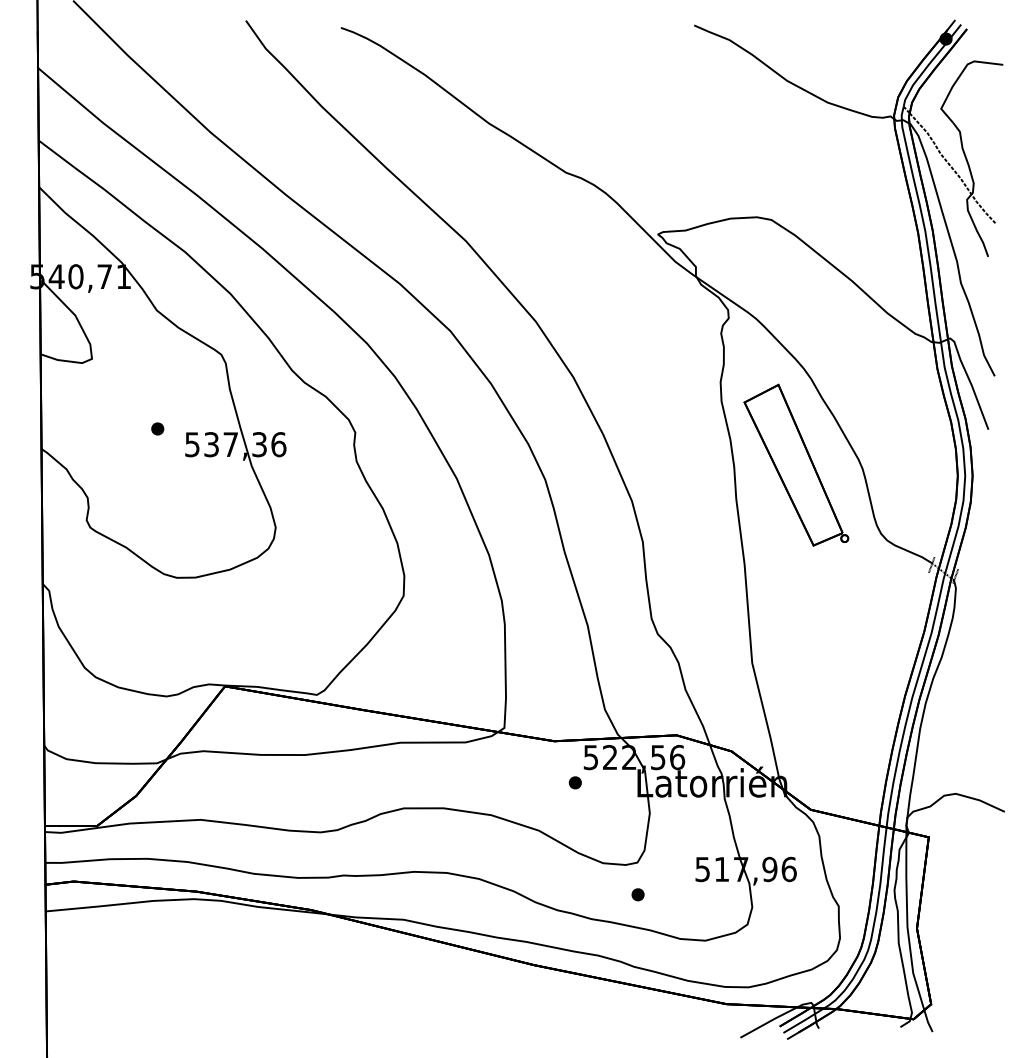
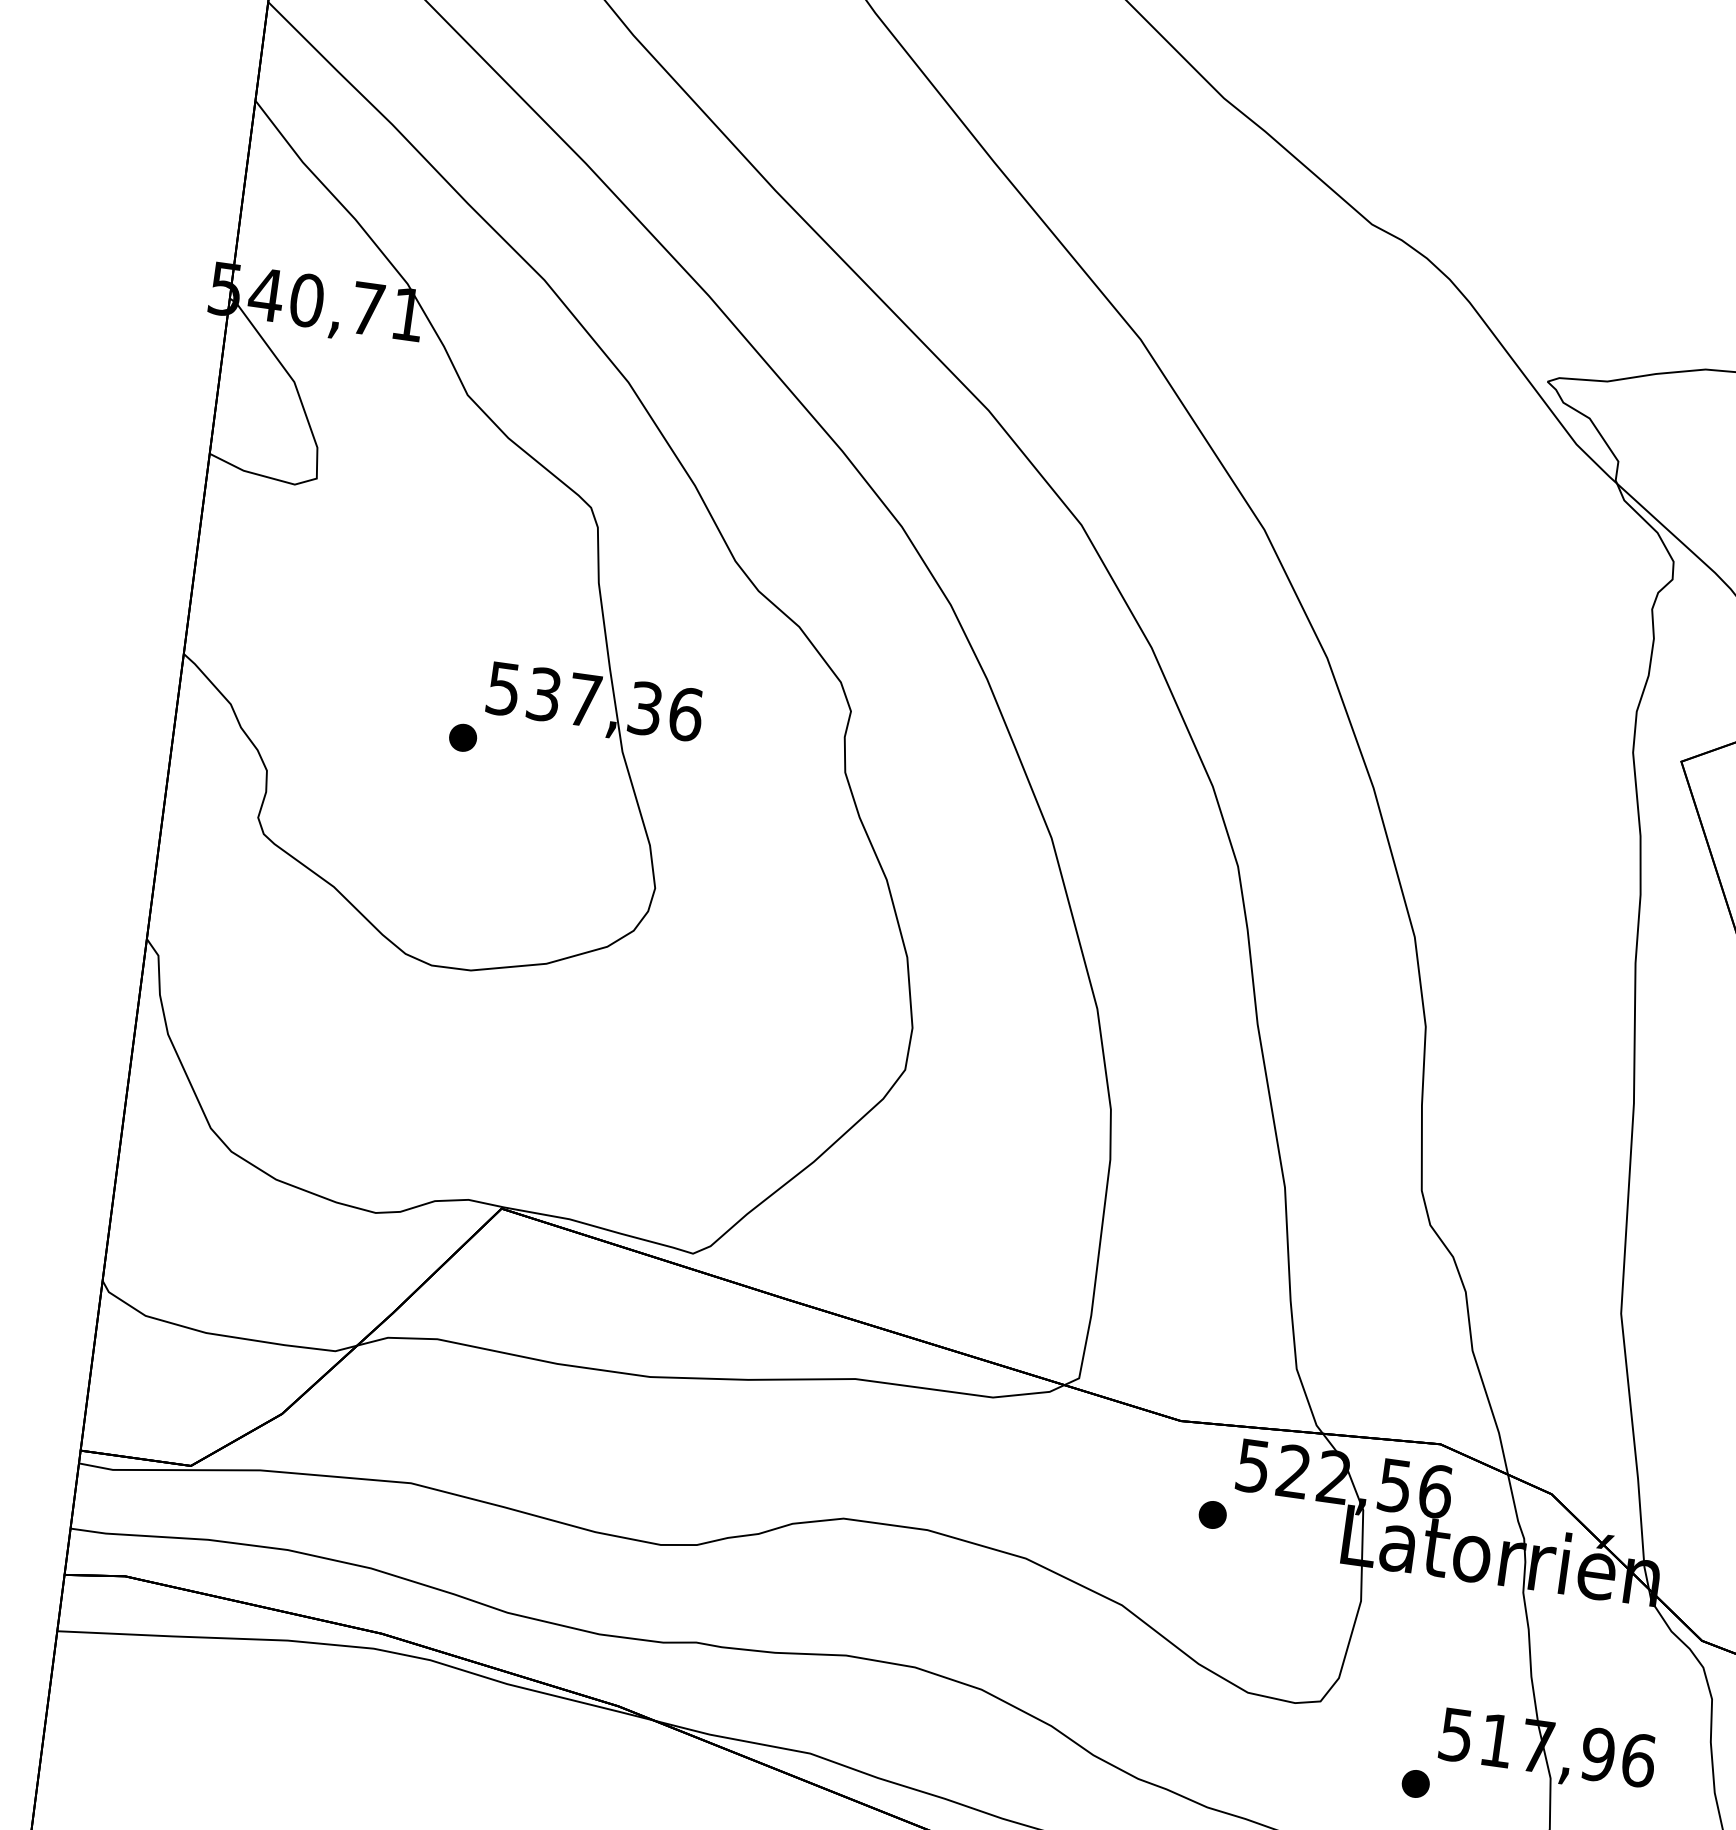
part: (157, 428) -> (462, 736), moved
part: (637, 894) -> (1414, 1783), moved

